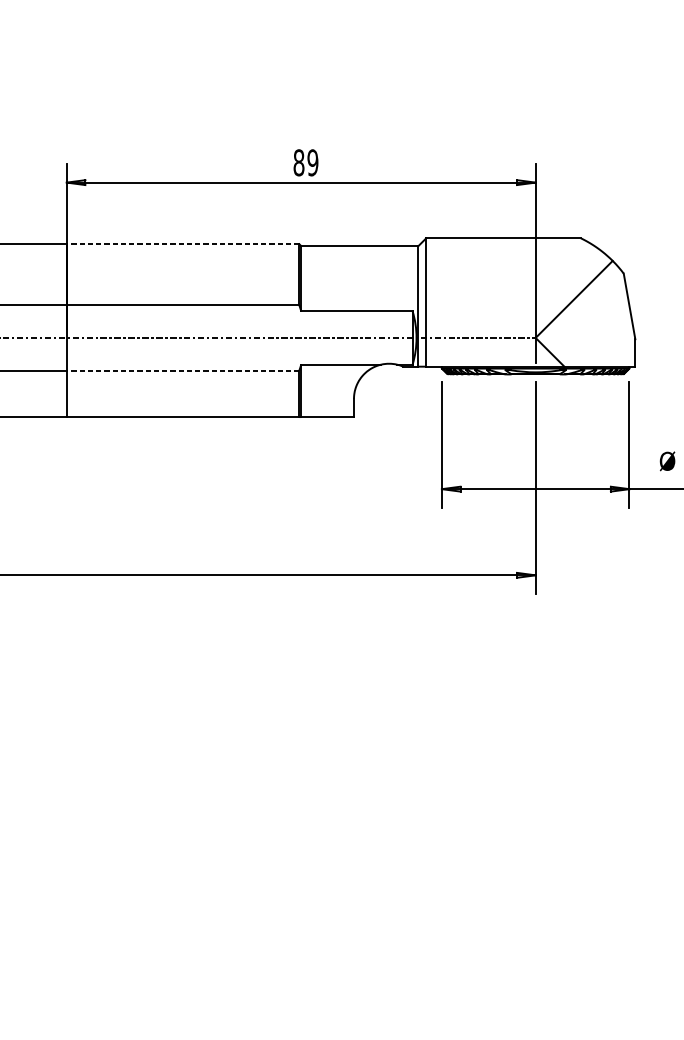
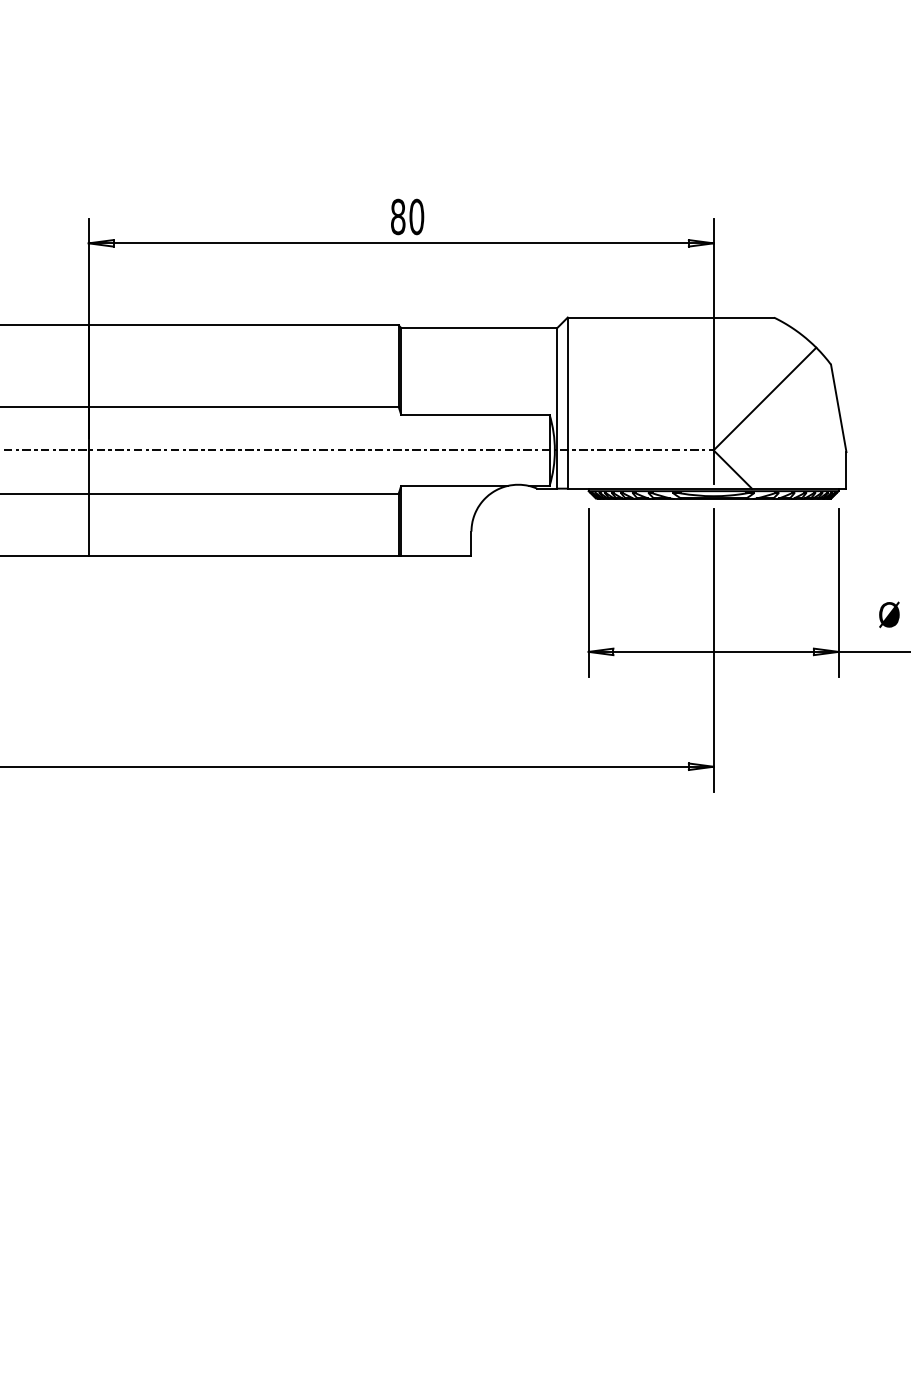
text: (312, 163) -> (416, 217), 89 -> 80
line: (182, 244) -> (243, 325), dashed -> solid
line: (182, 370) -> (243, 493), dashed -> solid

